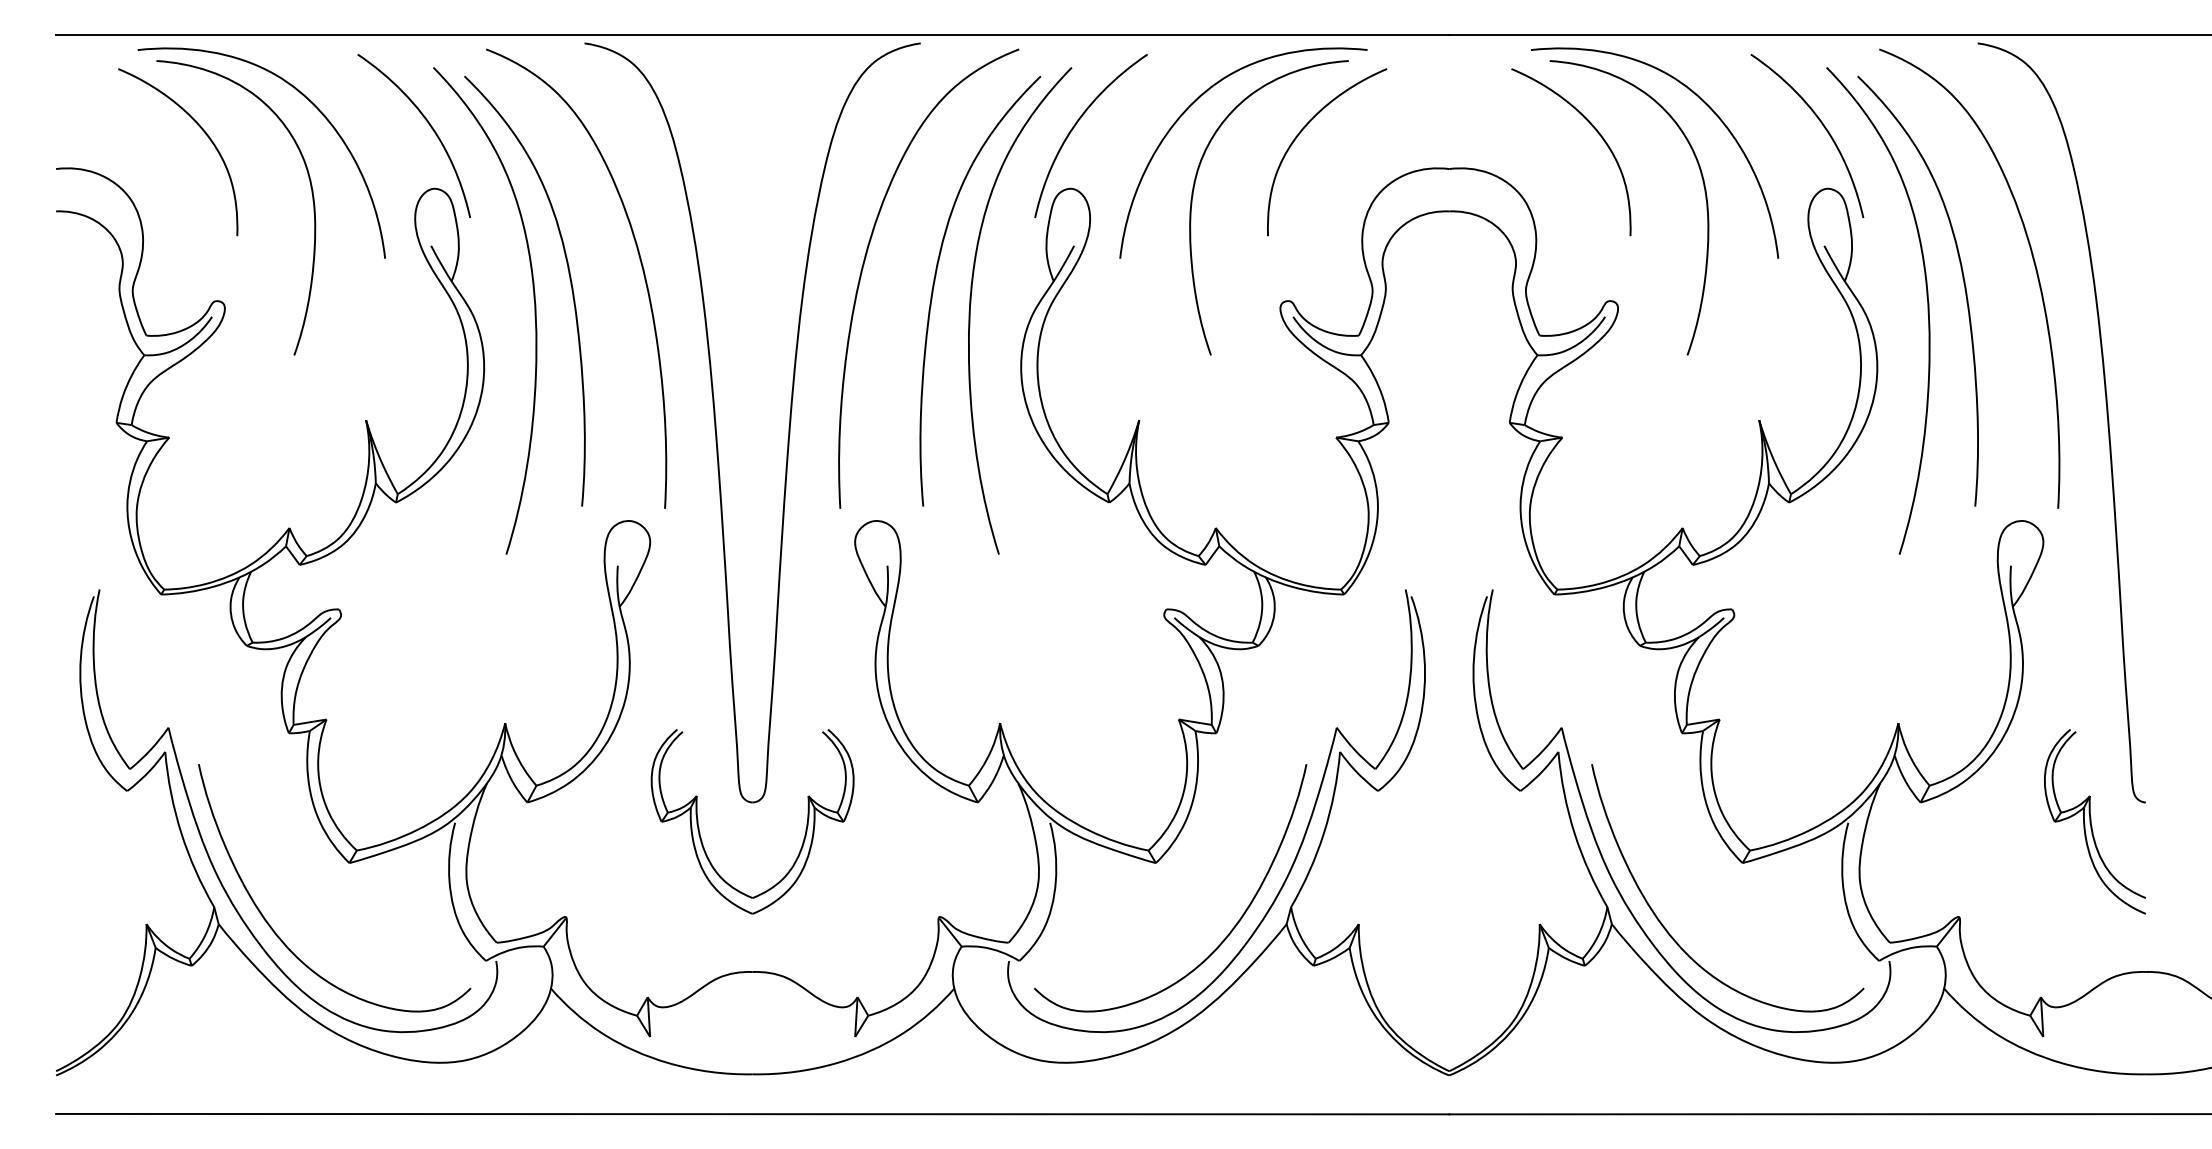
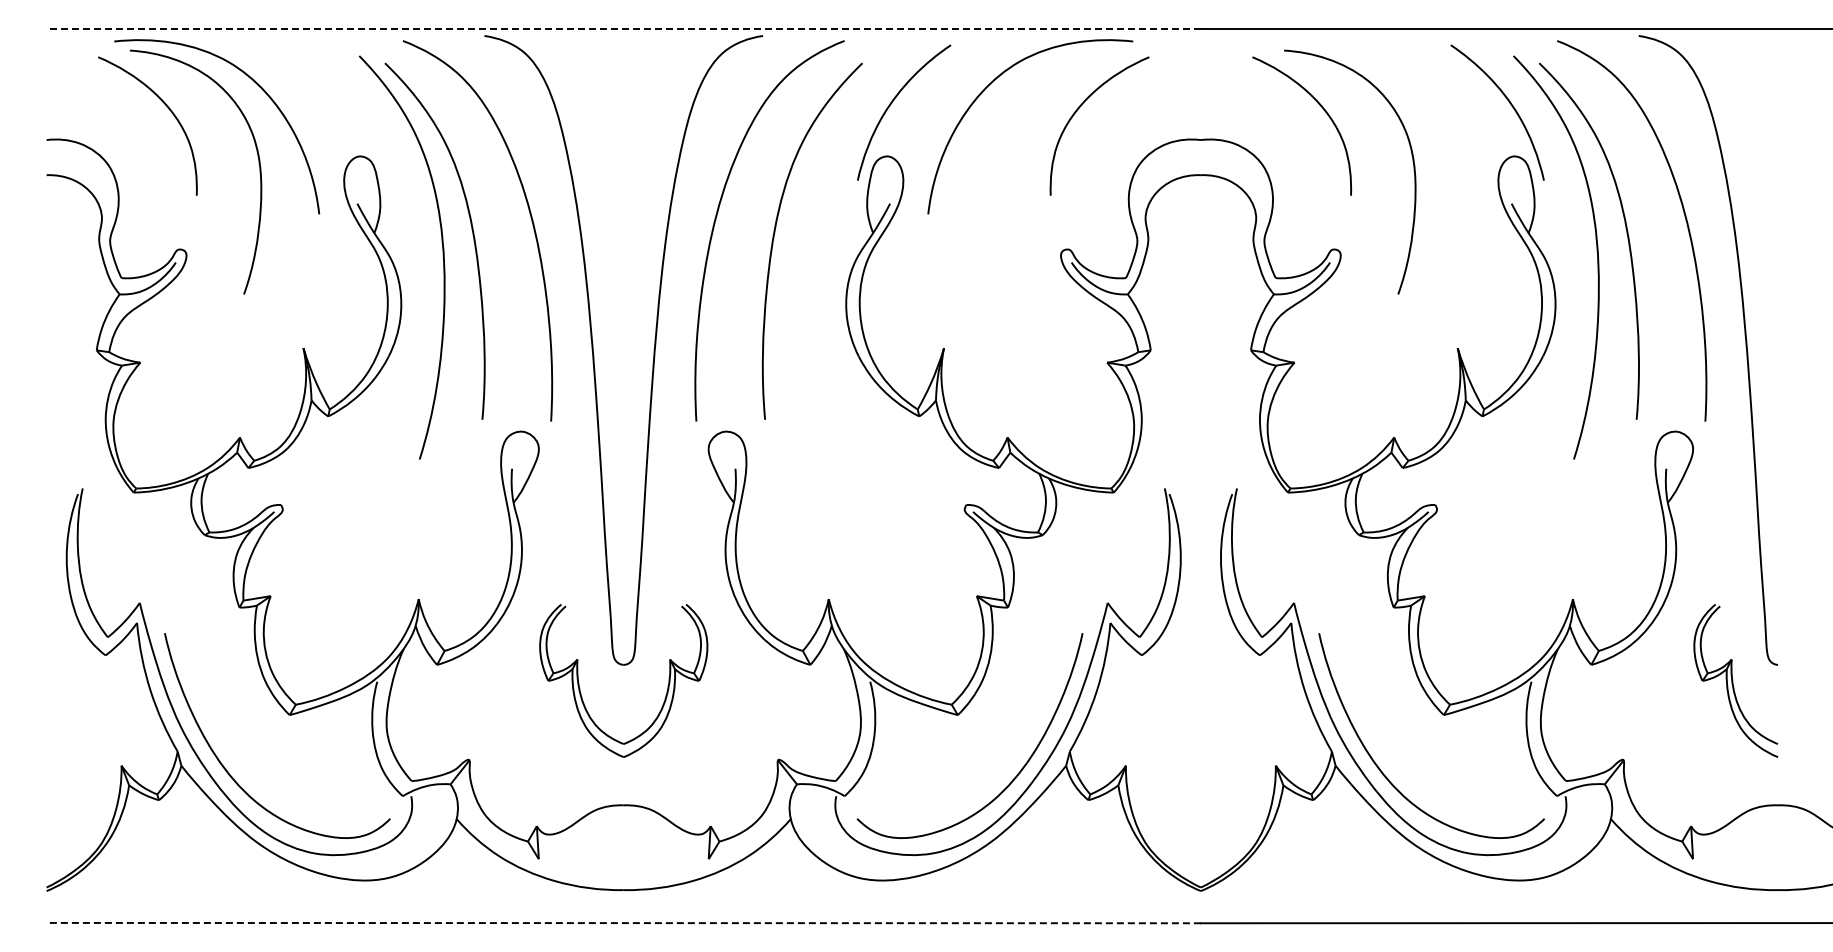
line: (752, 34) -> (623, 28), solid -> dashed
curve: (1703, 103) -> (1411, 85), removed
curve: (430, 127) -> (356, 105), removed
curve: (1194, 193) -> (989, 160), removed
curve: (972, 301) -> (805, 249), removed
line: (752, 1114) -> (623, 923), solid -> dashed

